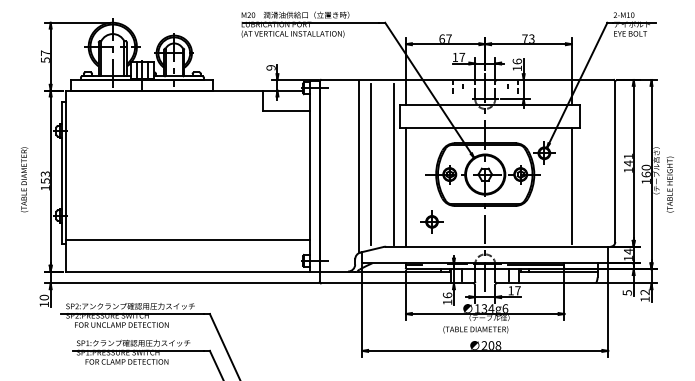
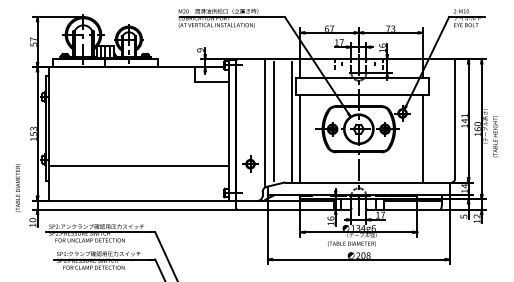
text: (23, 179) -> (17, 187), moved
part: (432, 220) -> (250, 163), moved
line: (187, 239) -> (138, 166), moved

